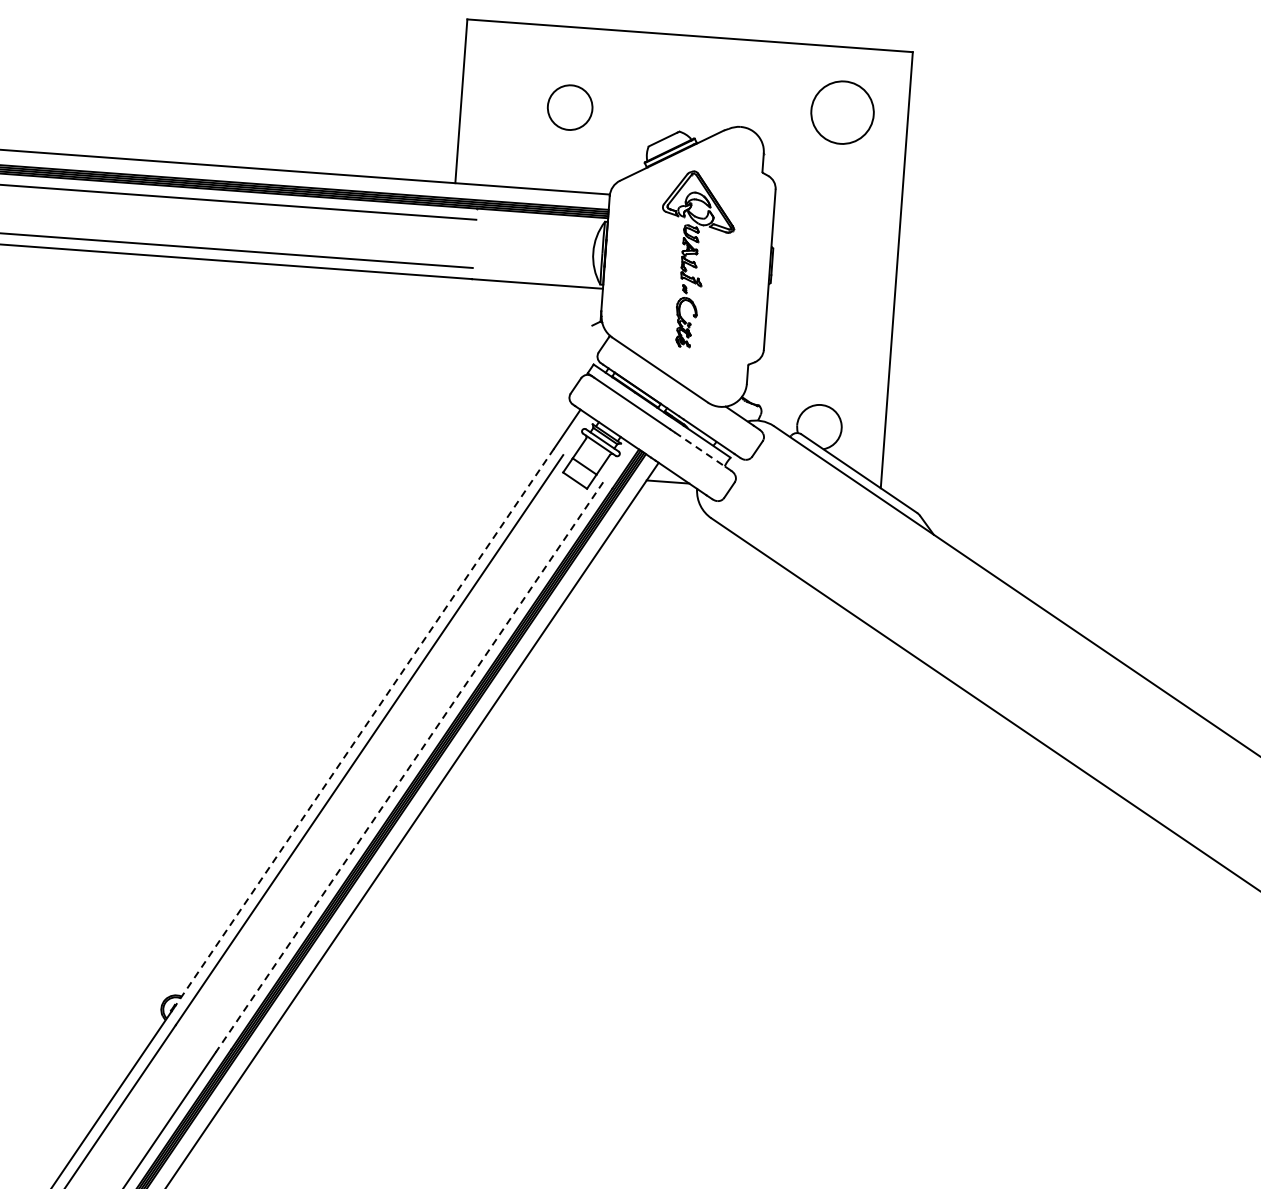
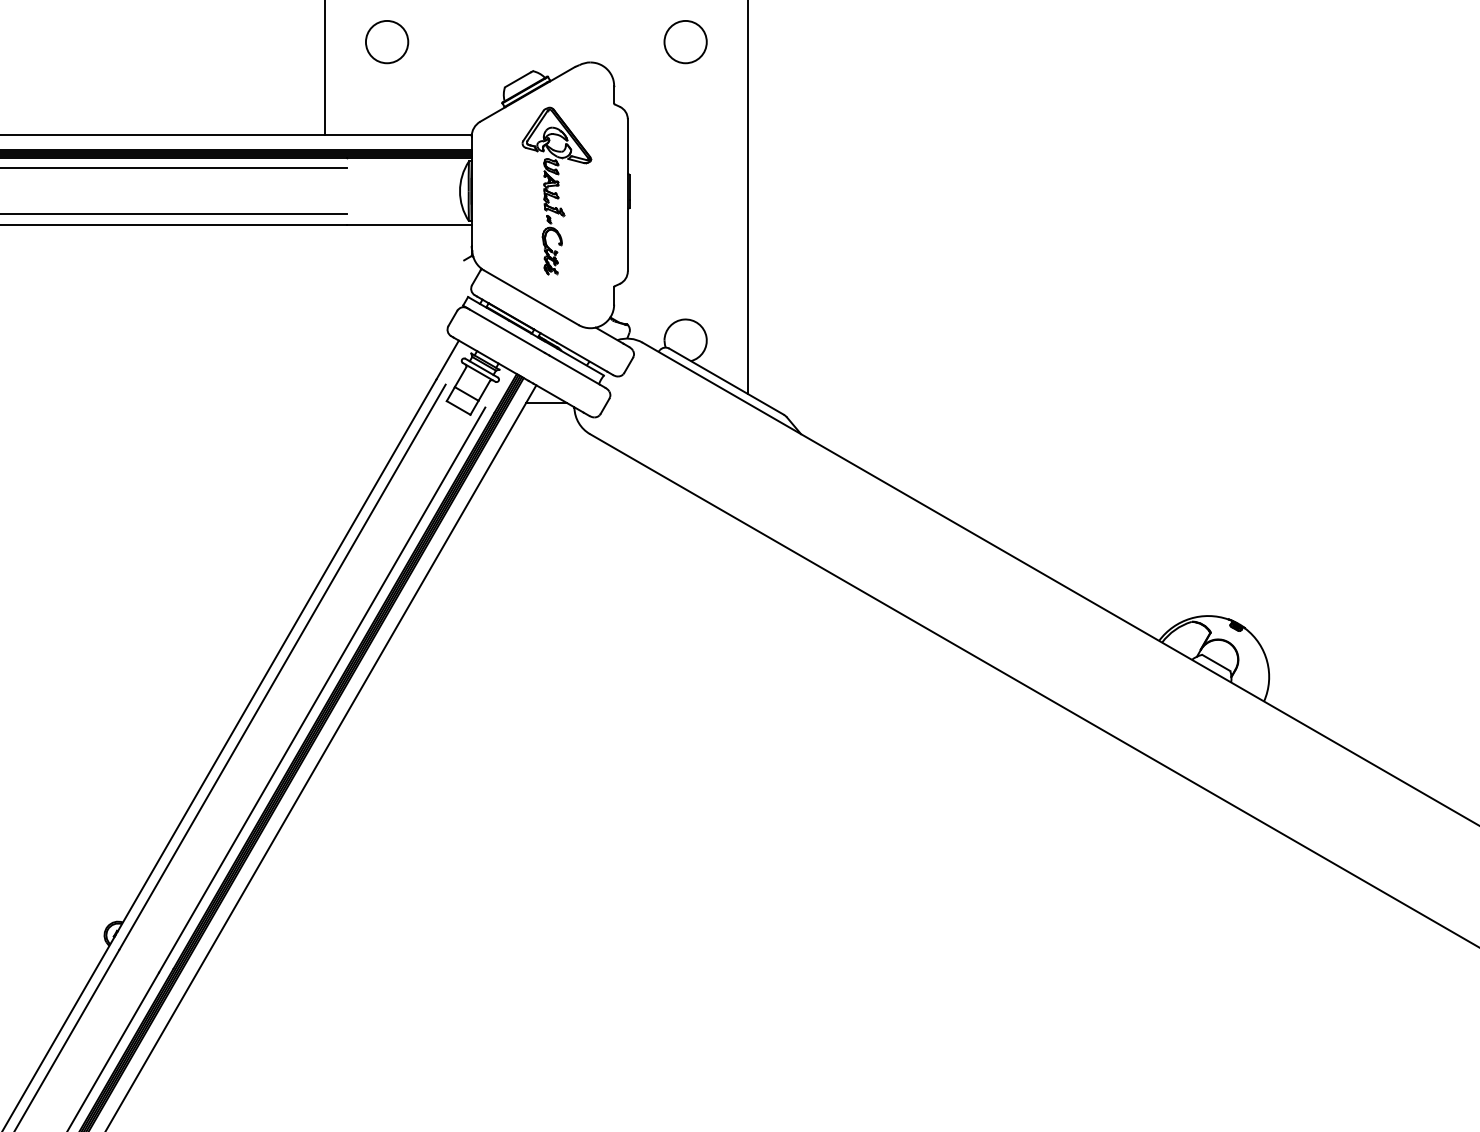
circle: (570, 108) -> (387, 42), moved
circle: (842, 113) -> (685, 42), size x0.71
line: (701, 450) -> (575, 370), dashed -> solid
line: (362, 729) -> (275, 657), dashed -> solid
line: (408, 767) -> (321, 690), dashed -> solid

